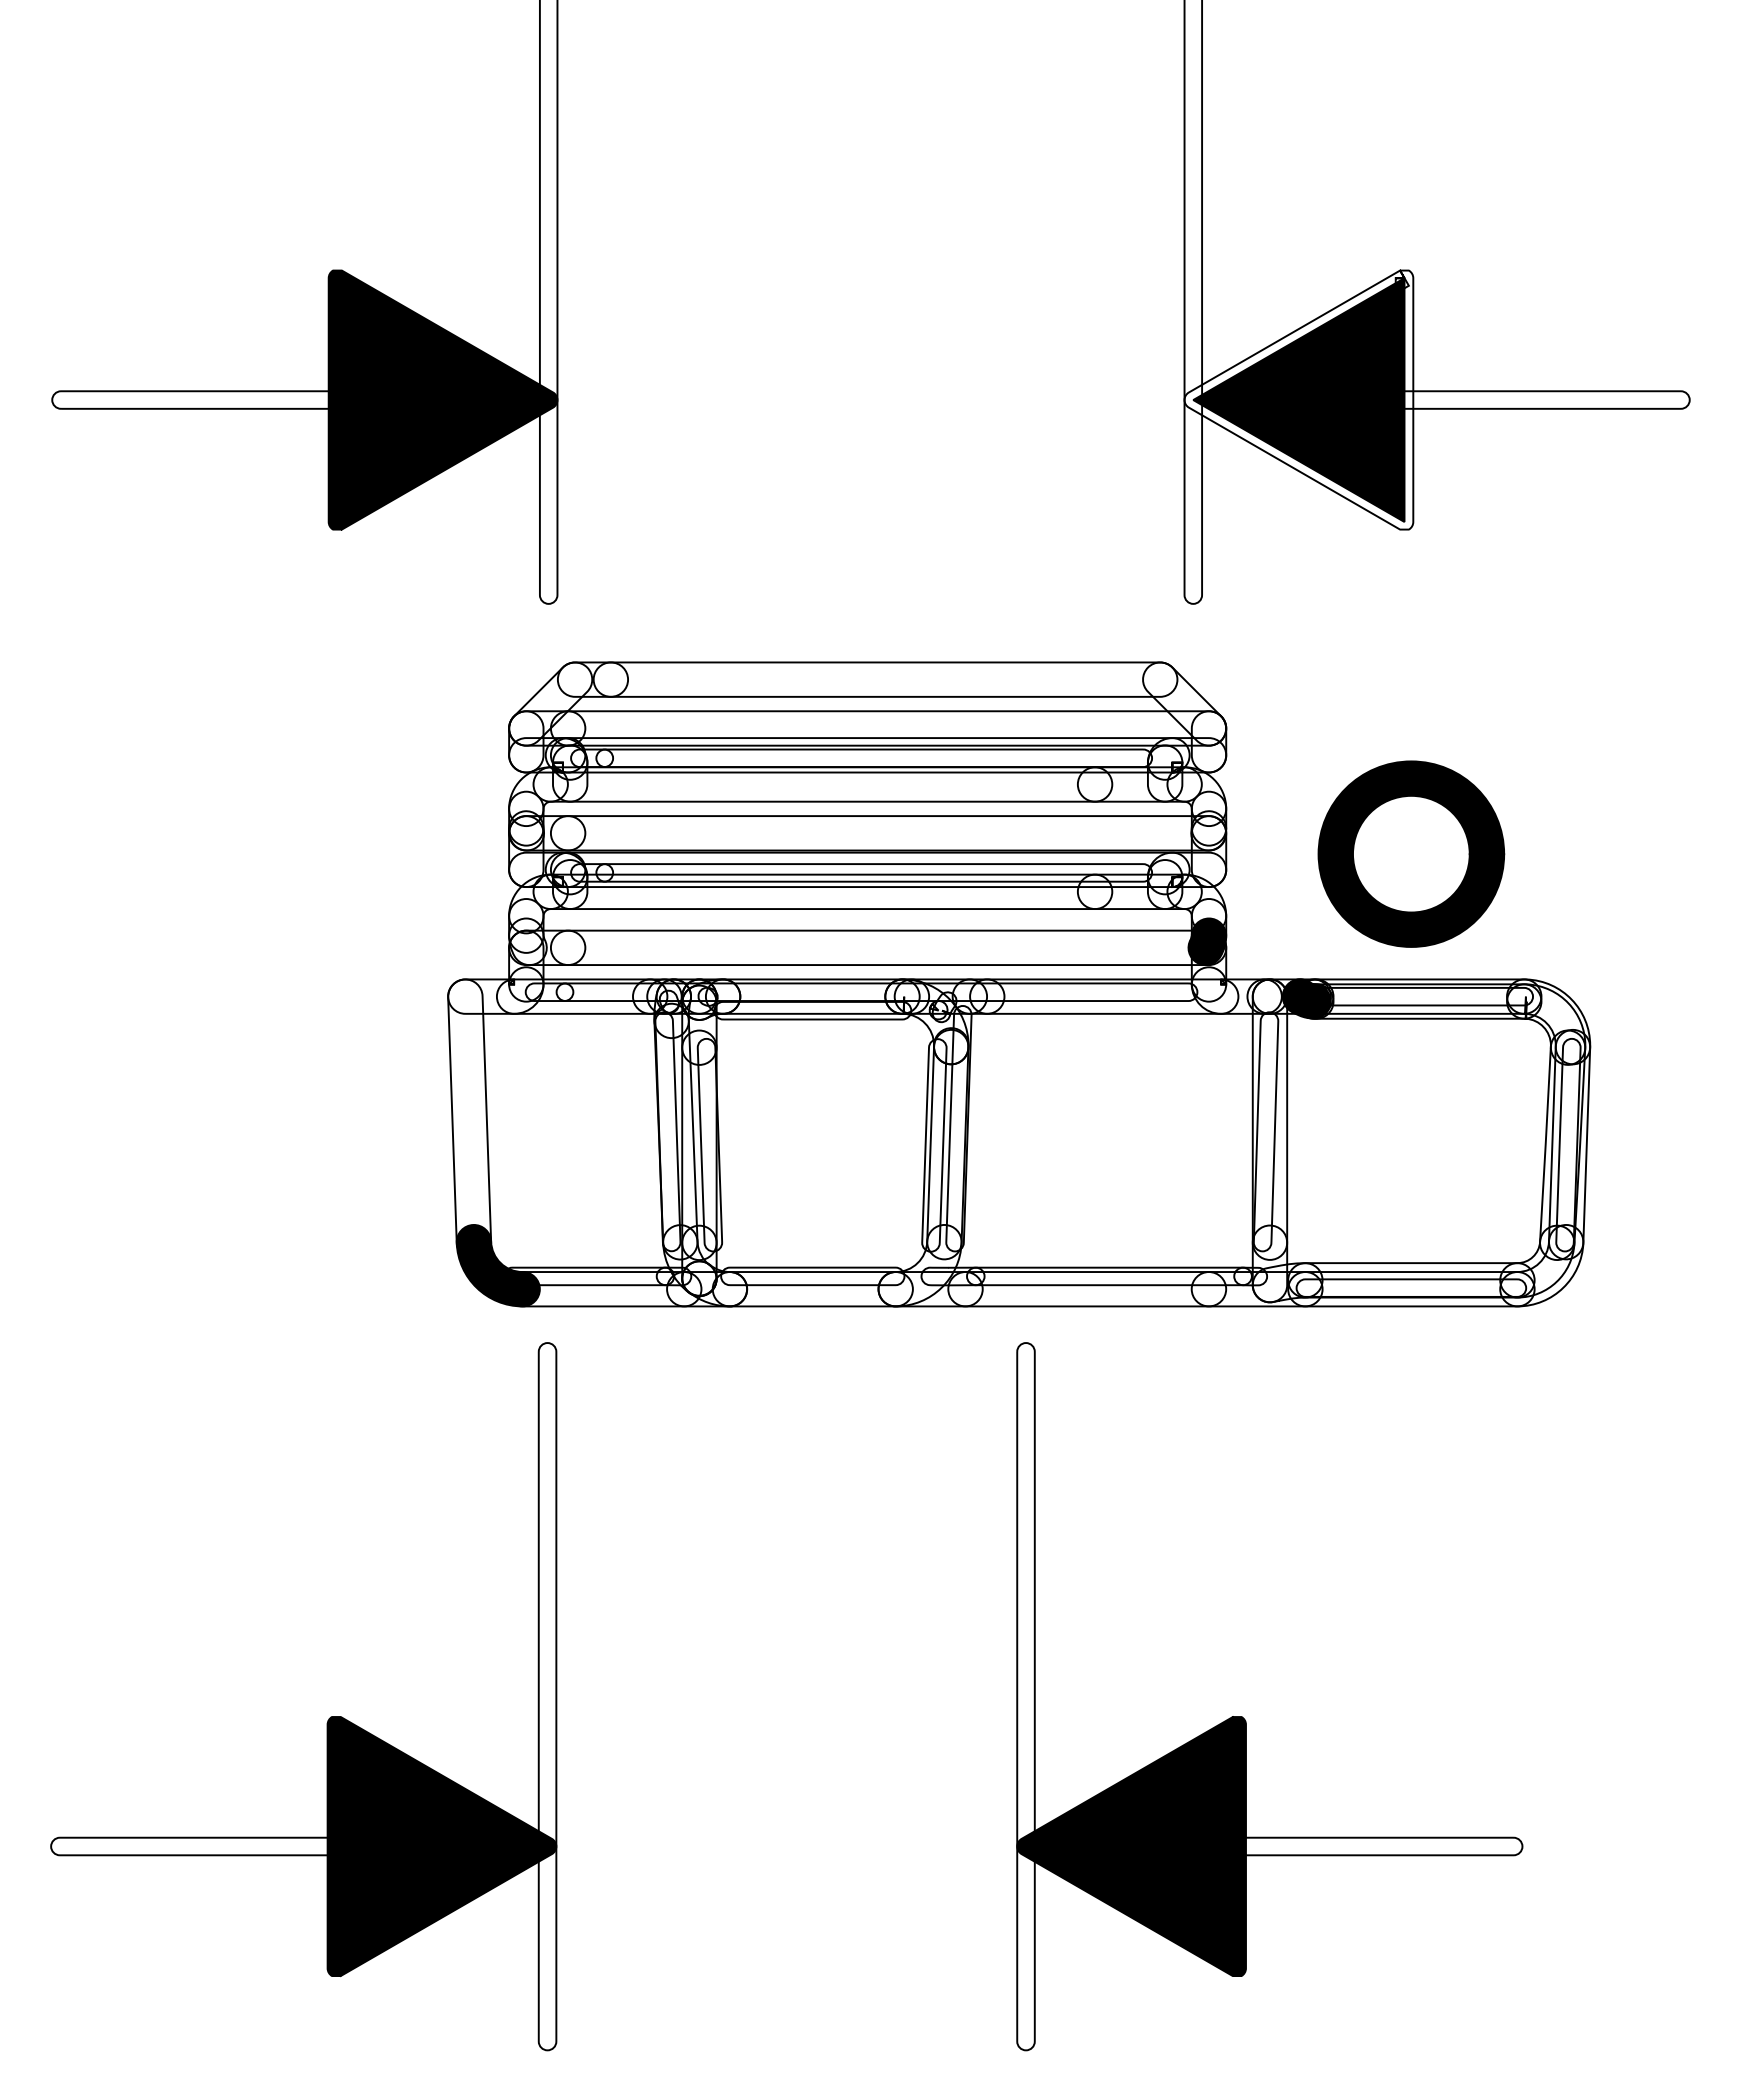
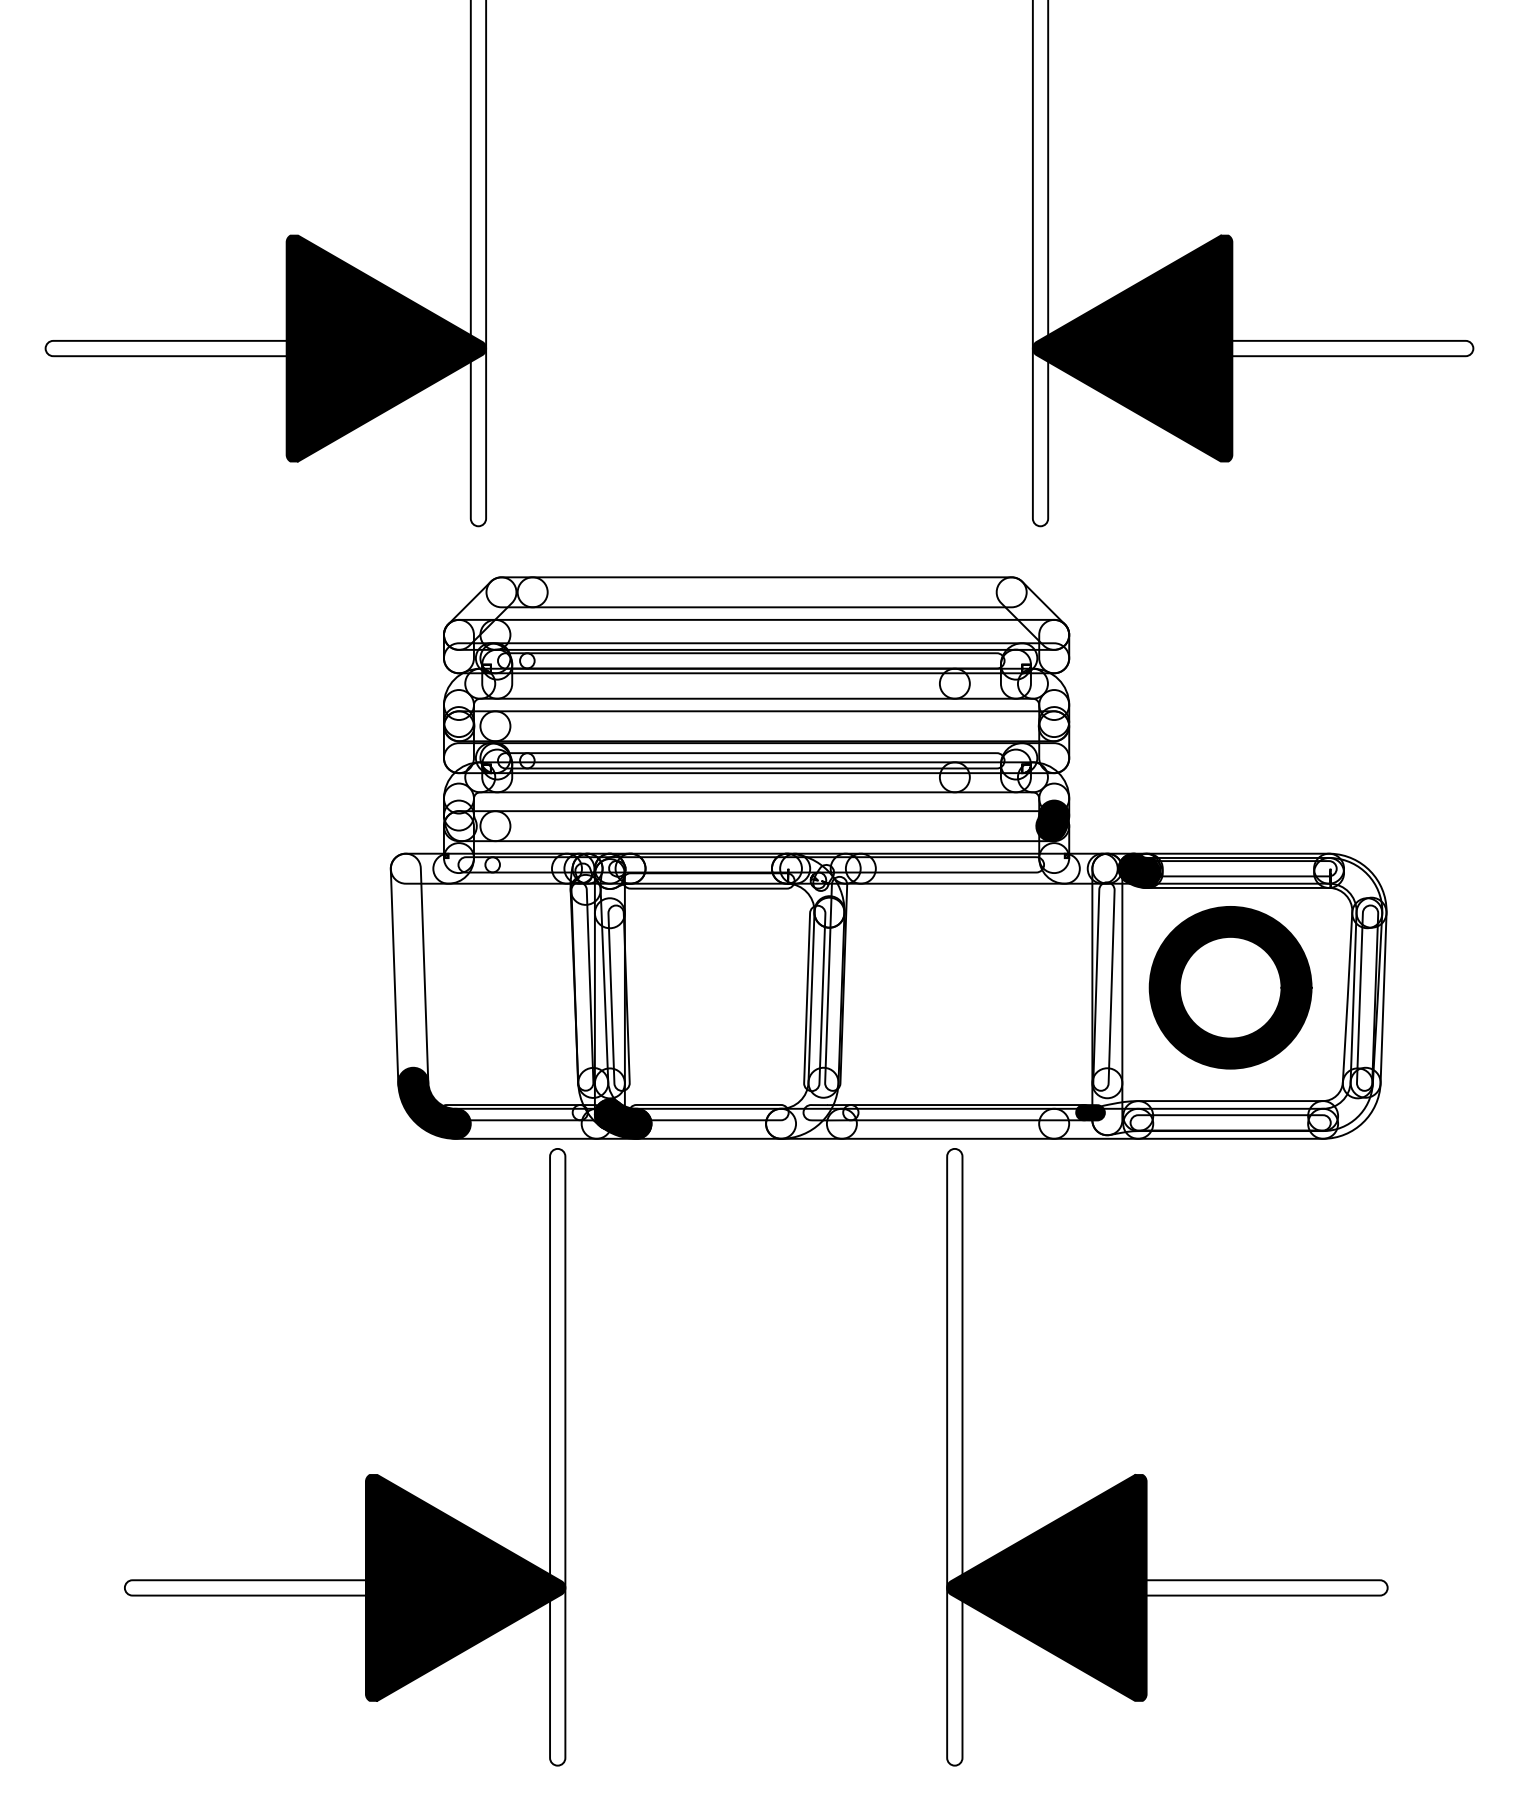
fill: (1298, 399) -> (1132, 348), added
part: (1411, 853) -> (1230, 987), moved
fill: (1250, 1276) -> (1090, 1112), added
fill: (714, 1283) -> (623, 1118), added
part: (328, 1718) -> (366, 1476), moved
part: (1245, 1719) -> (1146, 1477), moved

